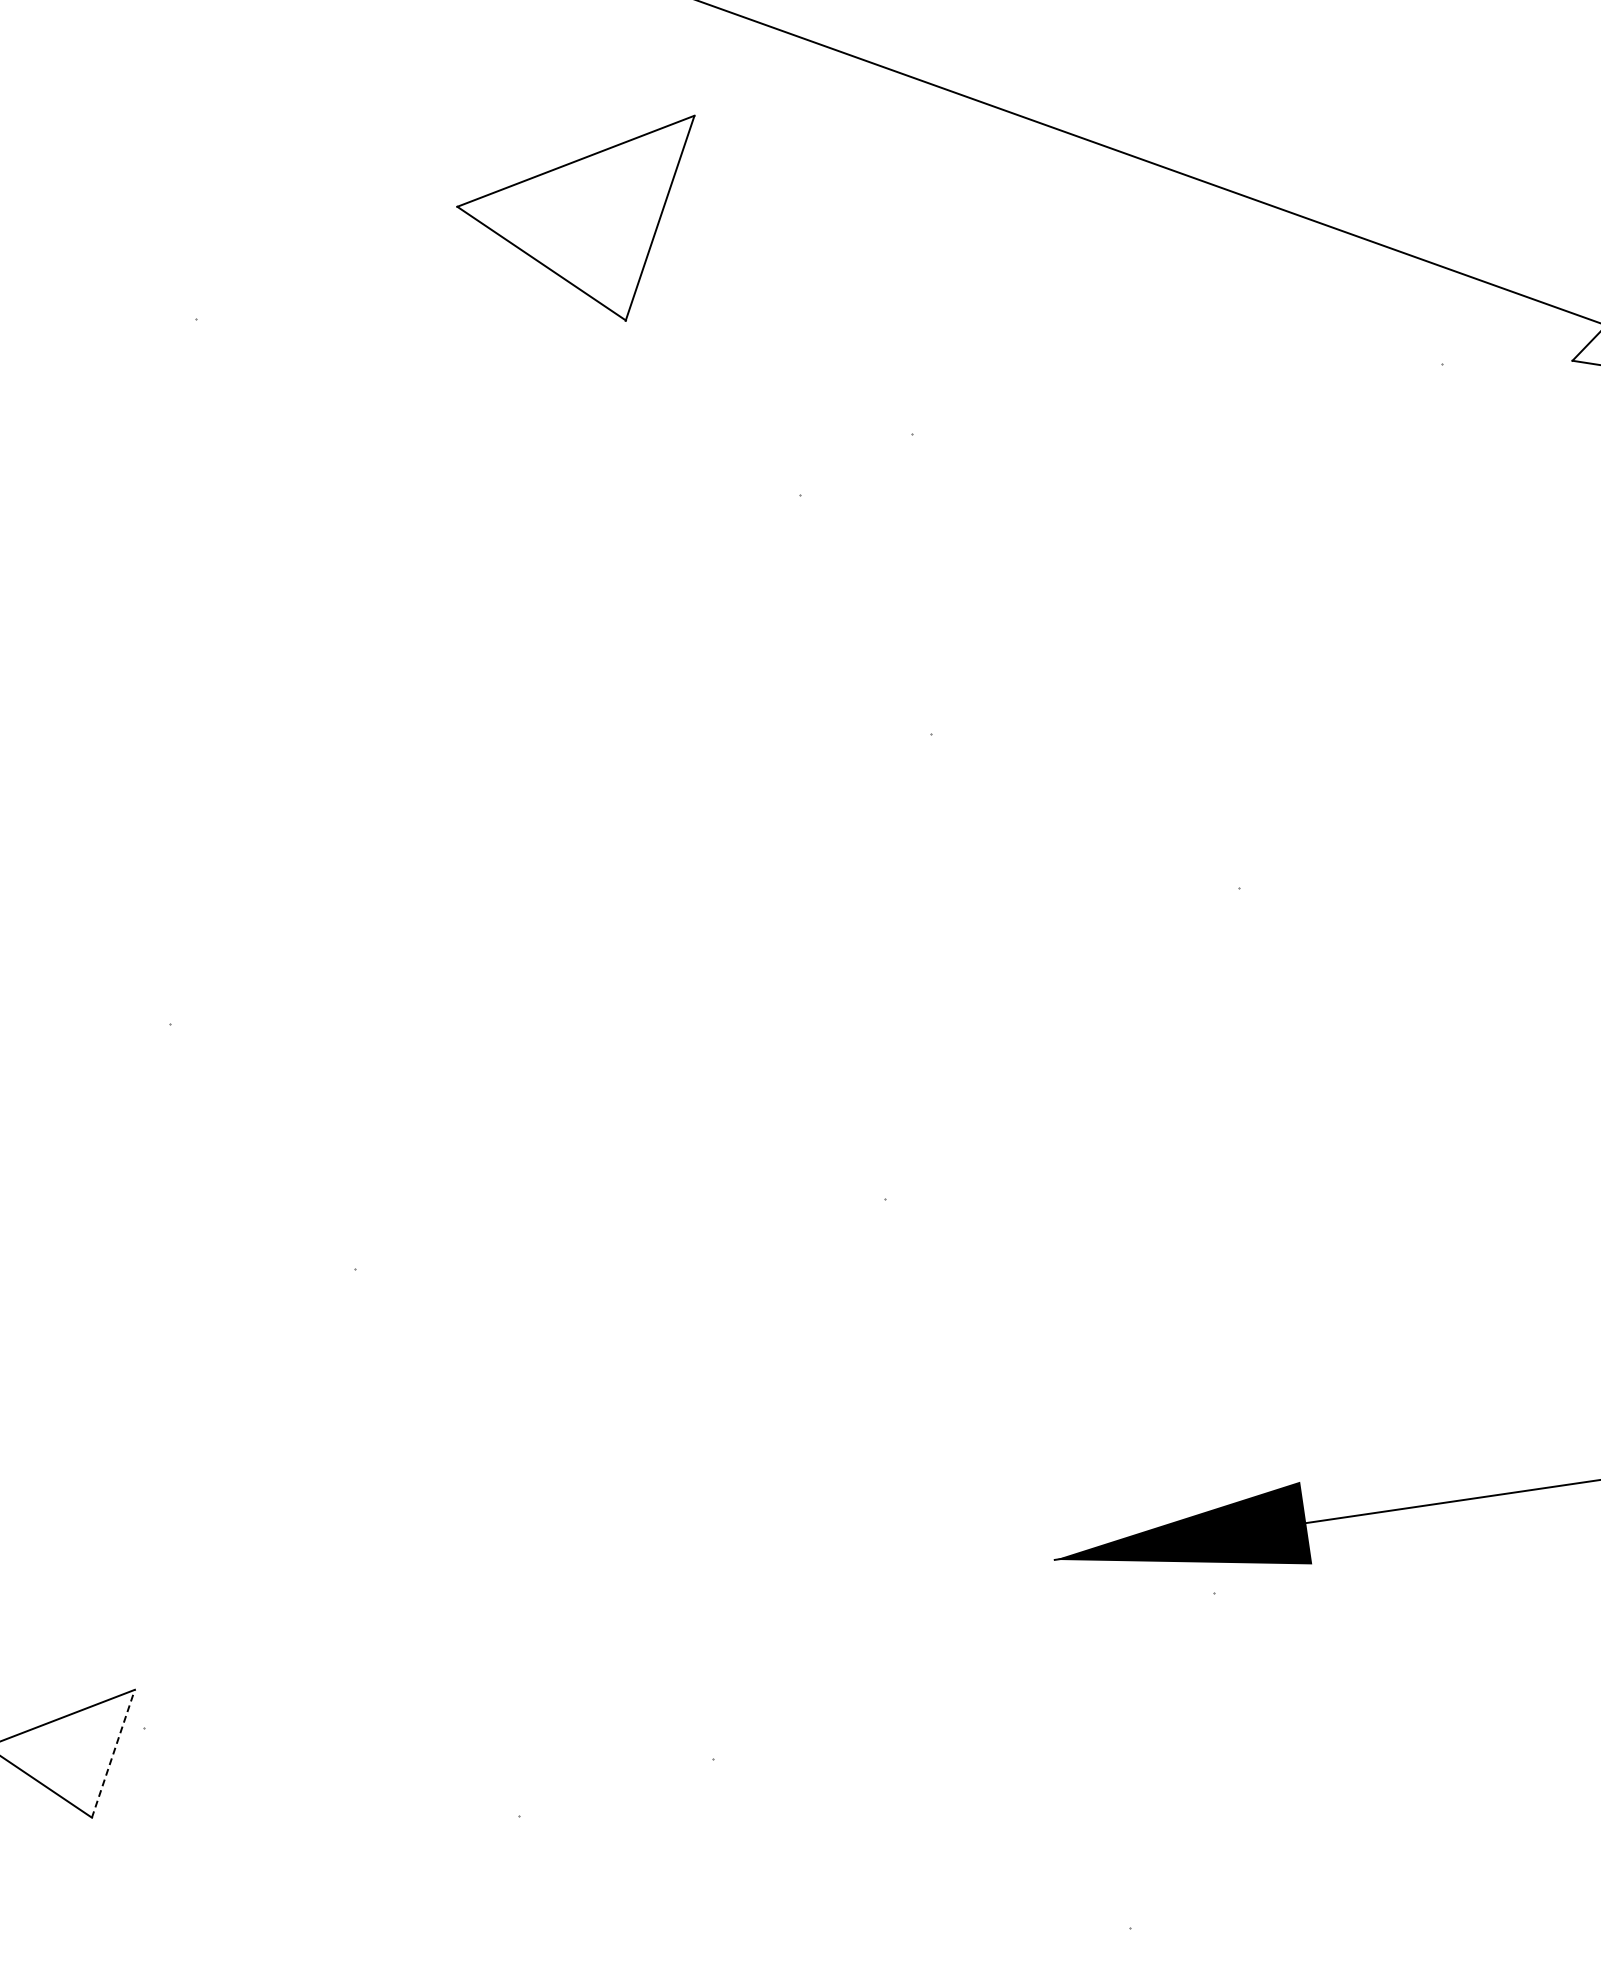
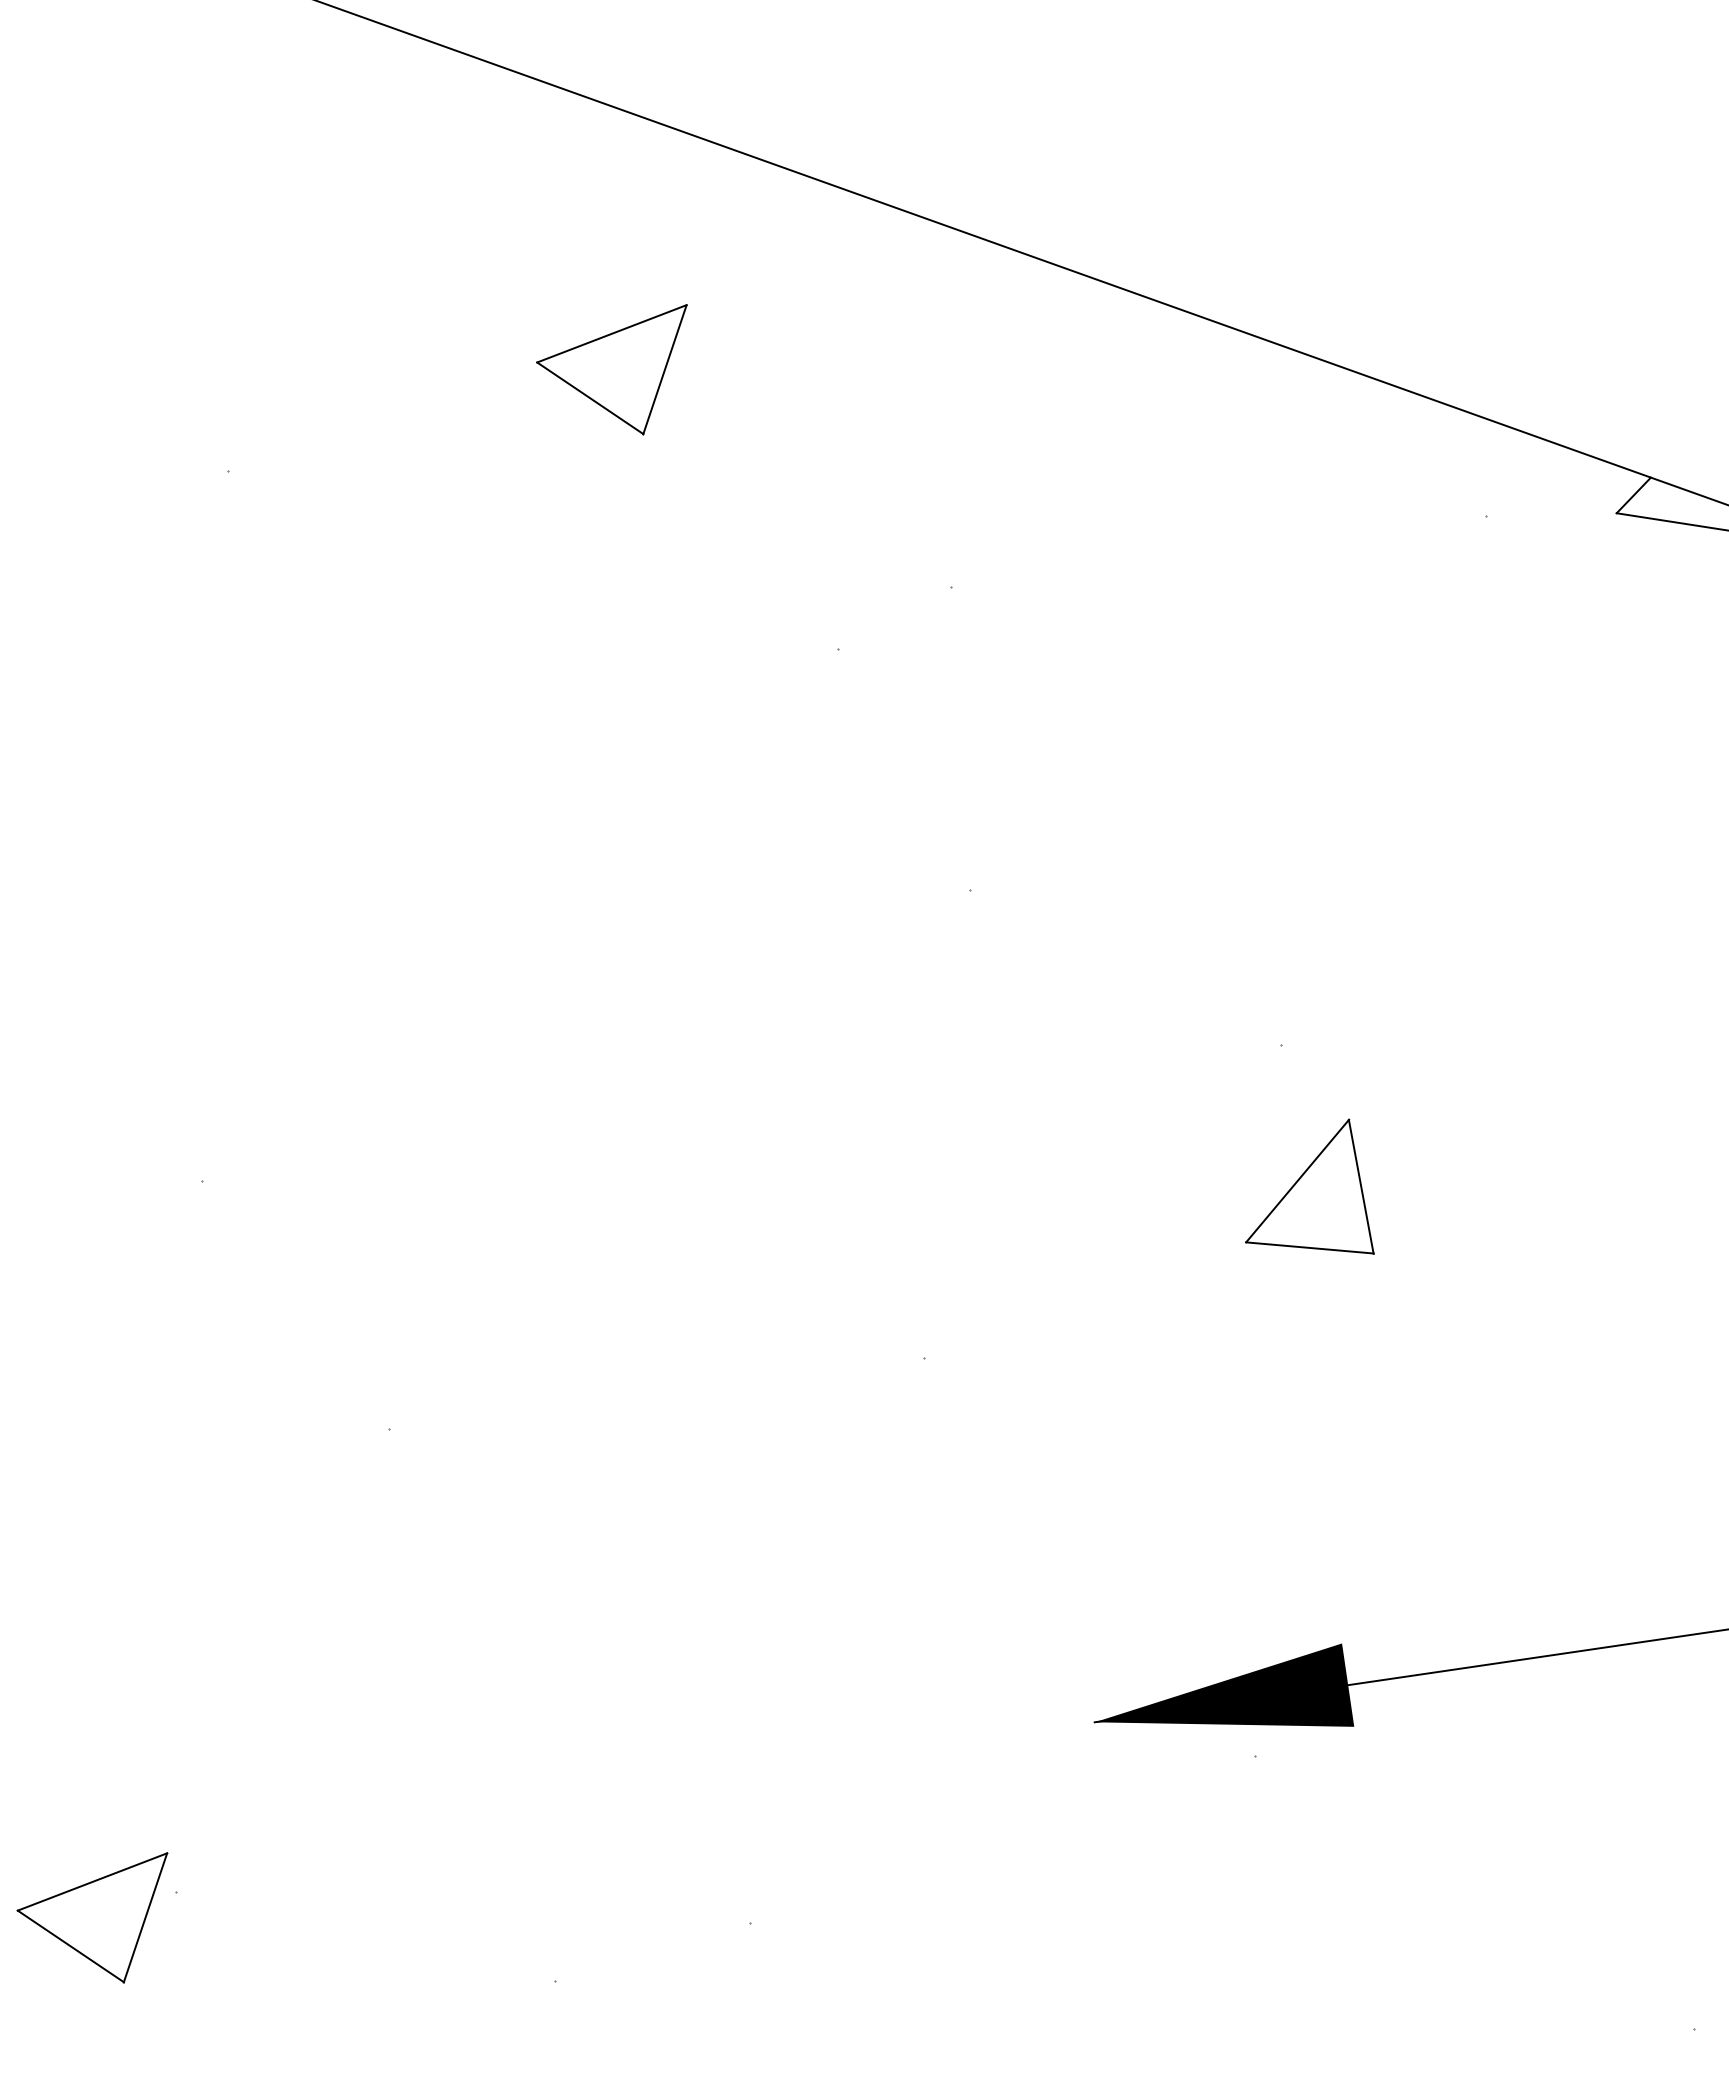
part: (575, 218) -> (611, 369), size x0.62
part: (1267, 1028) -> (1309, 1186), added
line: (113, 1753) -> (145, 1917), dashed -> solid

